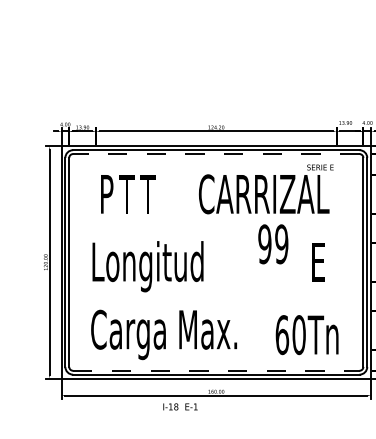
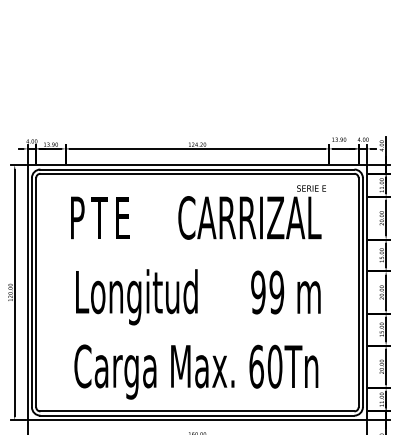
line: (215, 154) -> (196, 174), dashed -> solid
text: (147, 194) -> (121, 218), T -> E
text: (273, 244) -> (267, 292), moved
text: (317, 262) -> (308, 292), E -> m
text: (147, 266) -> (136, 297), moved
text: (163, 334) -> (153, 371), moved
text: (306, 335) -> (283, 367), moved
line: (216, 370) -> (197, 411), dashed -> solid

